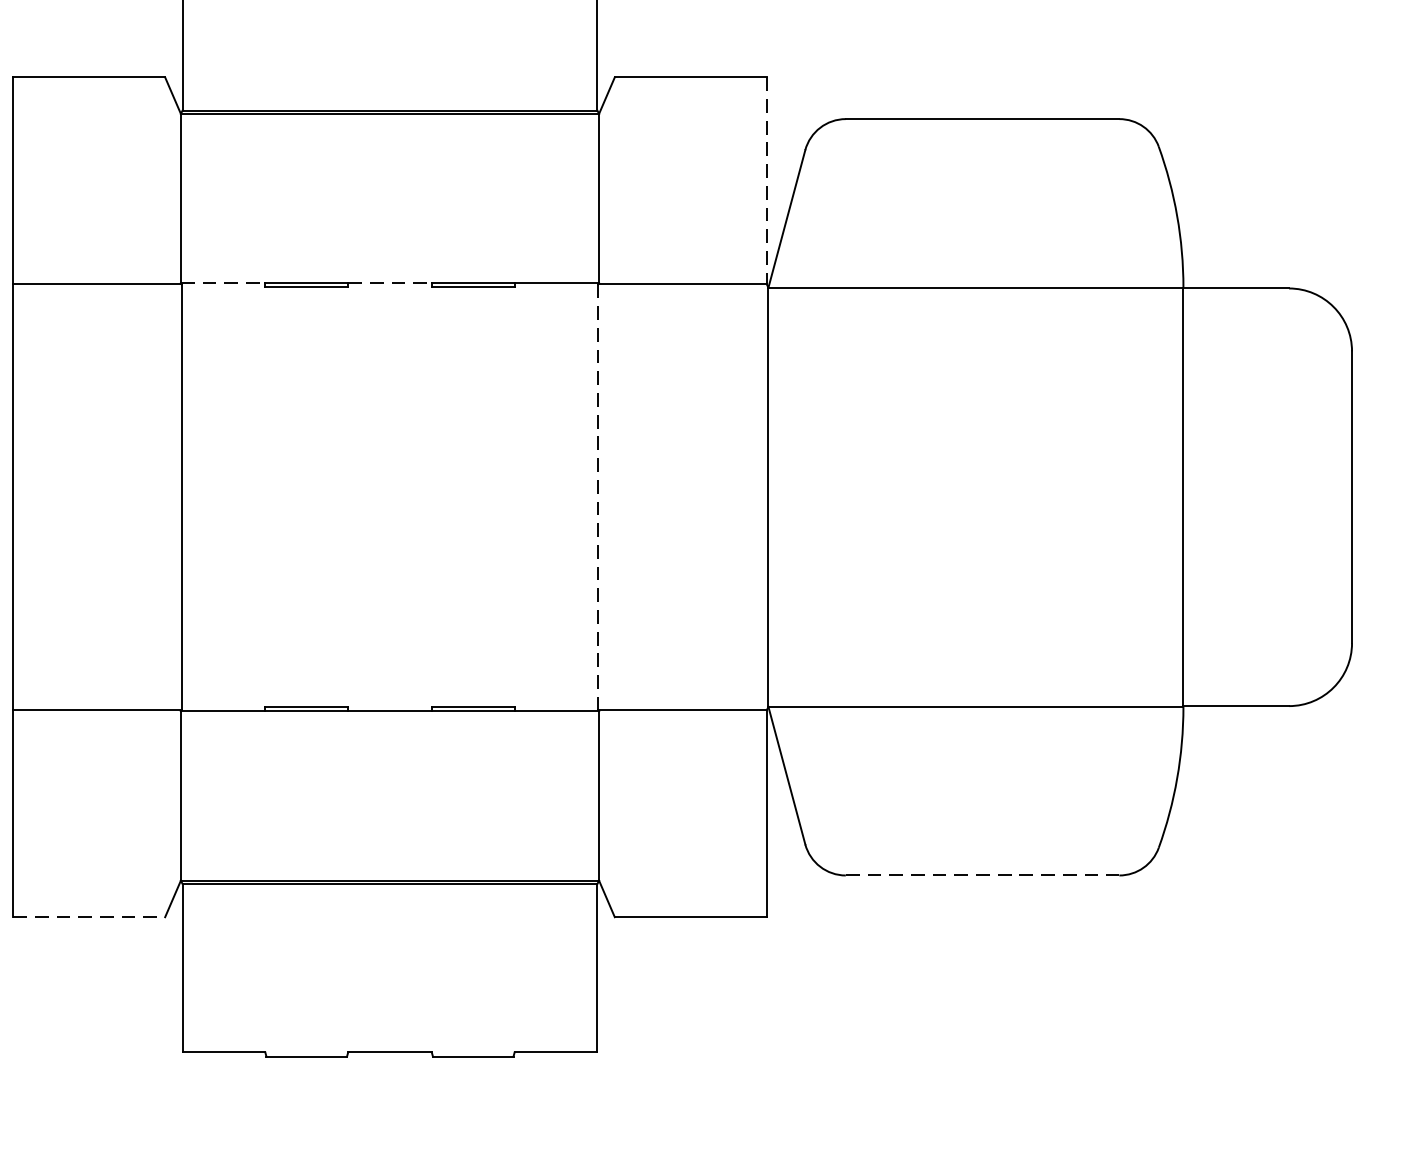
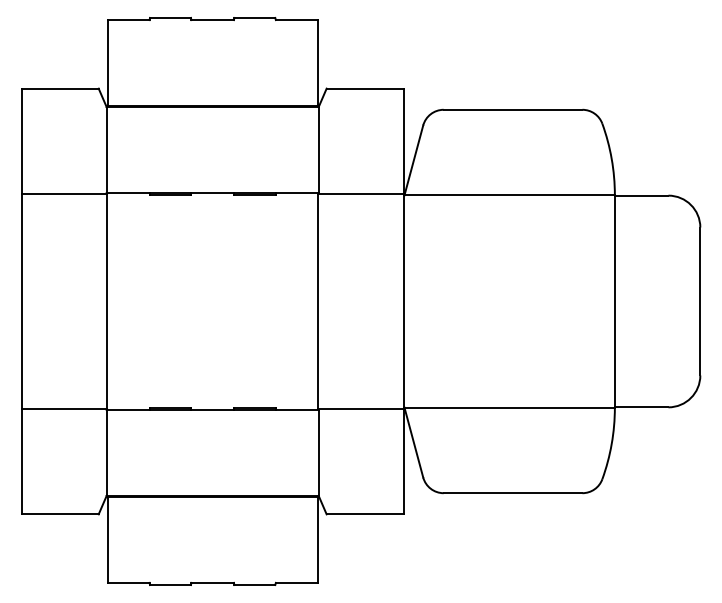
line: (766, 181) -> (403, 141), dashed -> solid
line: (223, 284) -> (128, 193), dashed -> solid
line: (391, 284) -> (213, 193), dashed -> solid
line: (598, 497) -> (318, 301), dashed -> solid
line: (983, 876) -> (513, 493), dashed -> solid
line: (89, 917) -> (60, 514), dashed -> solid

